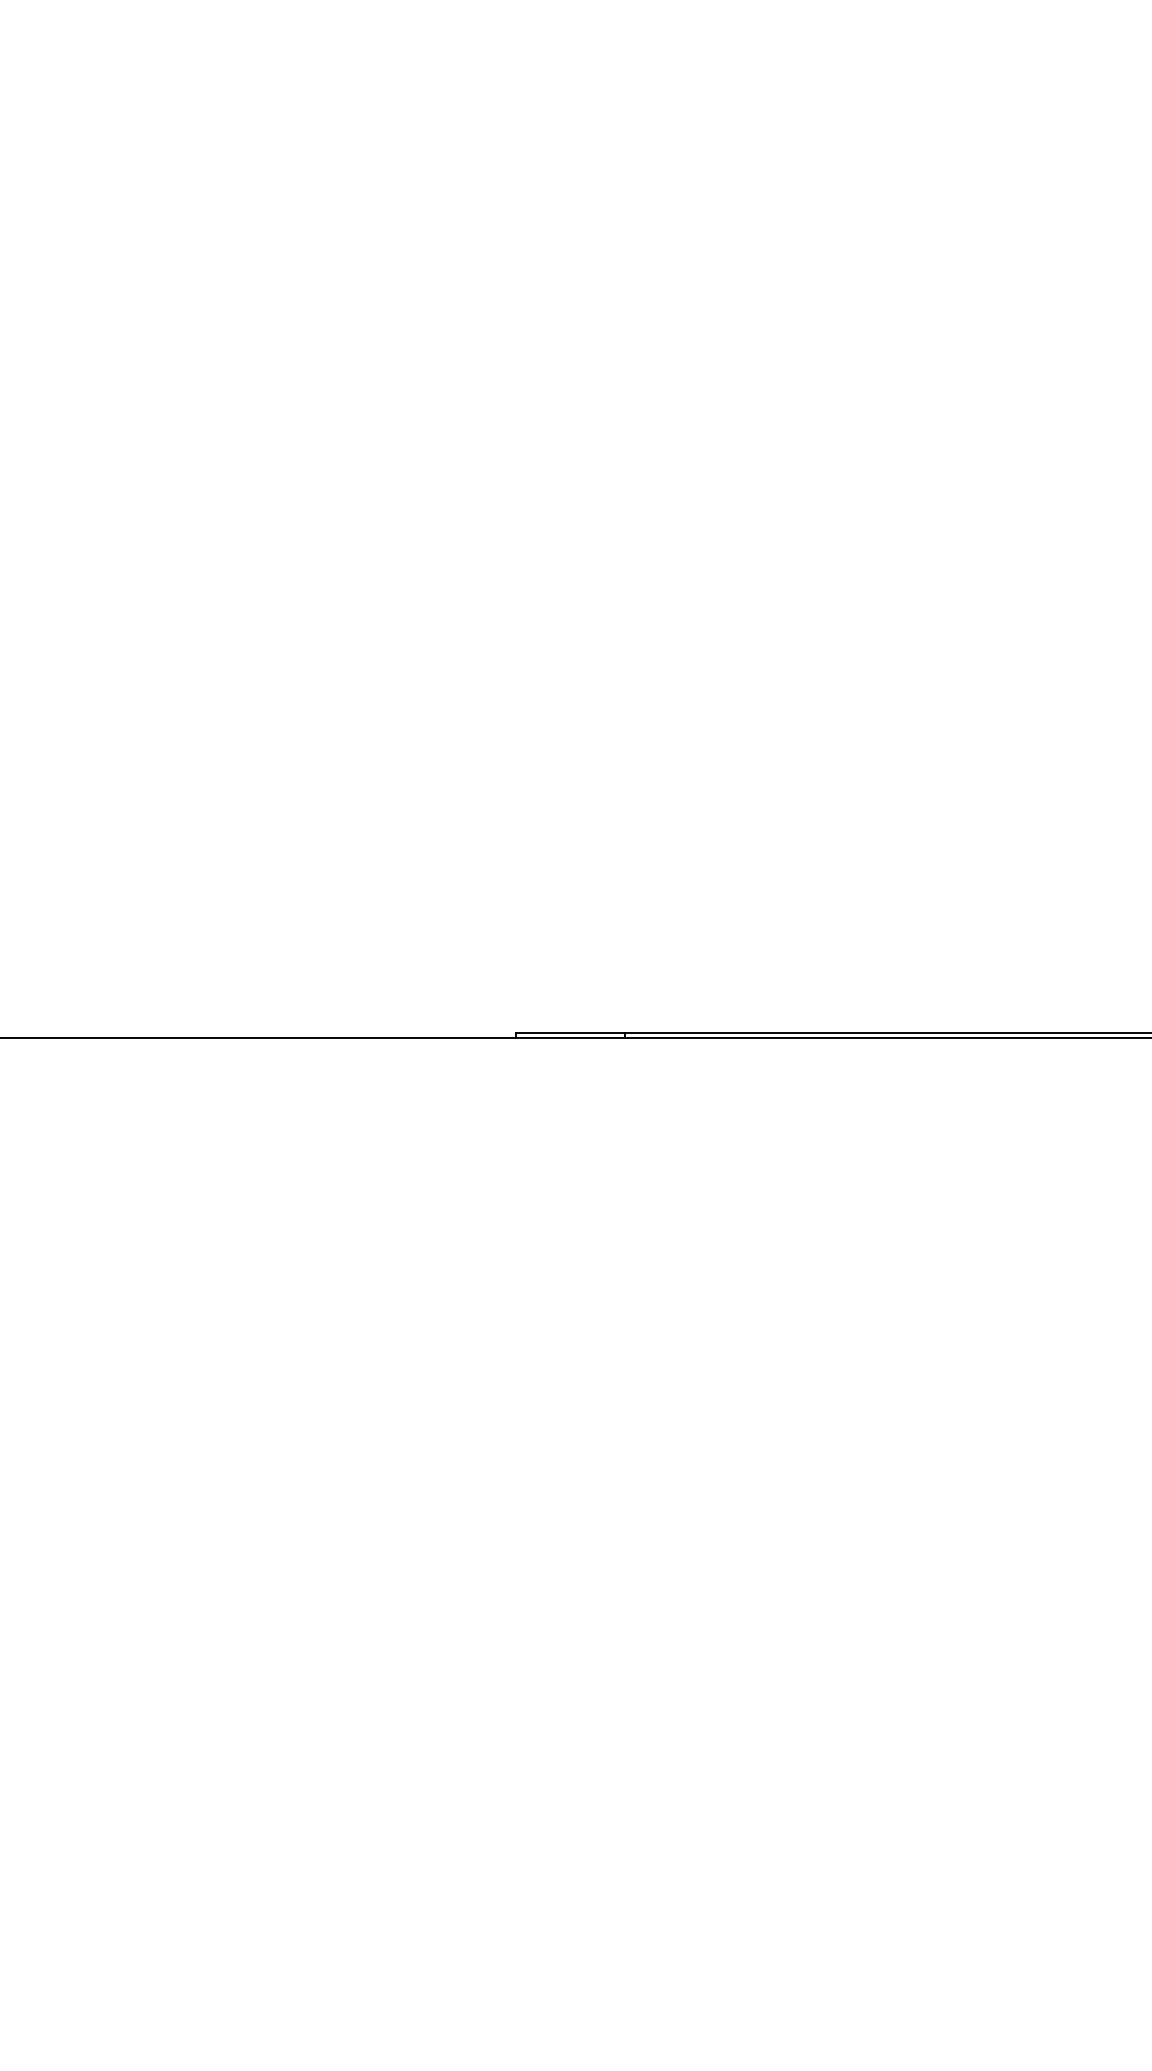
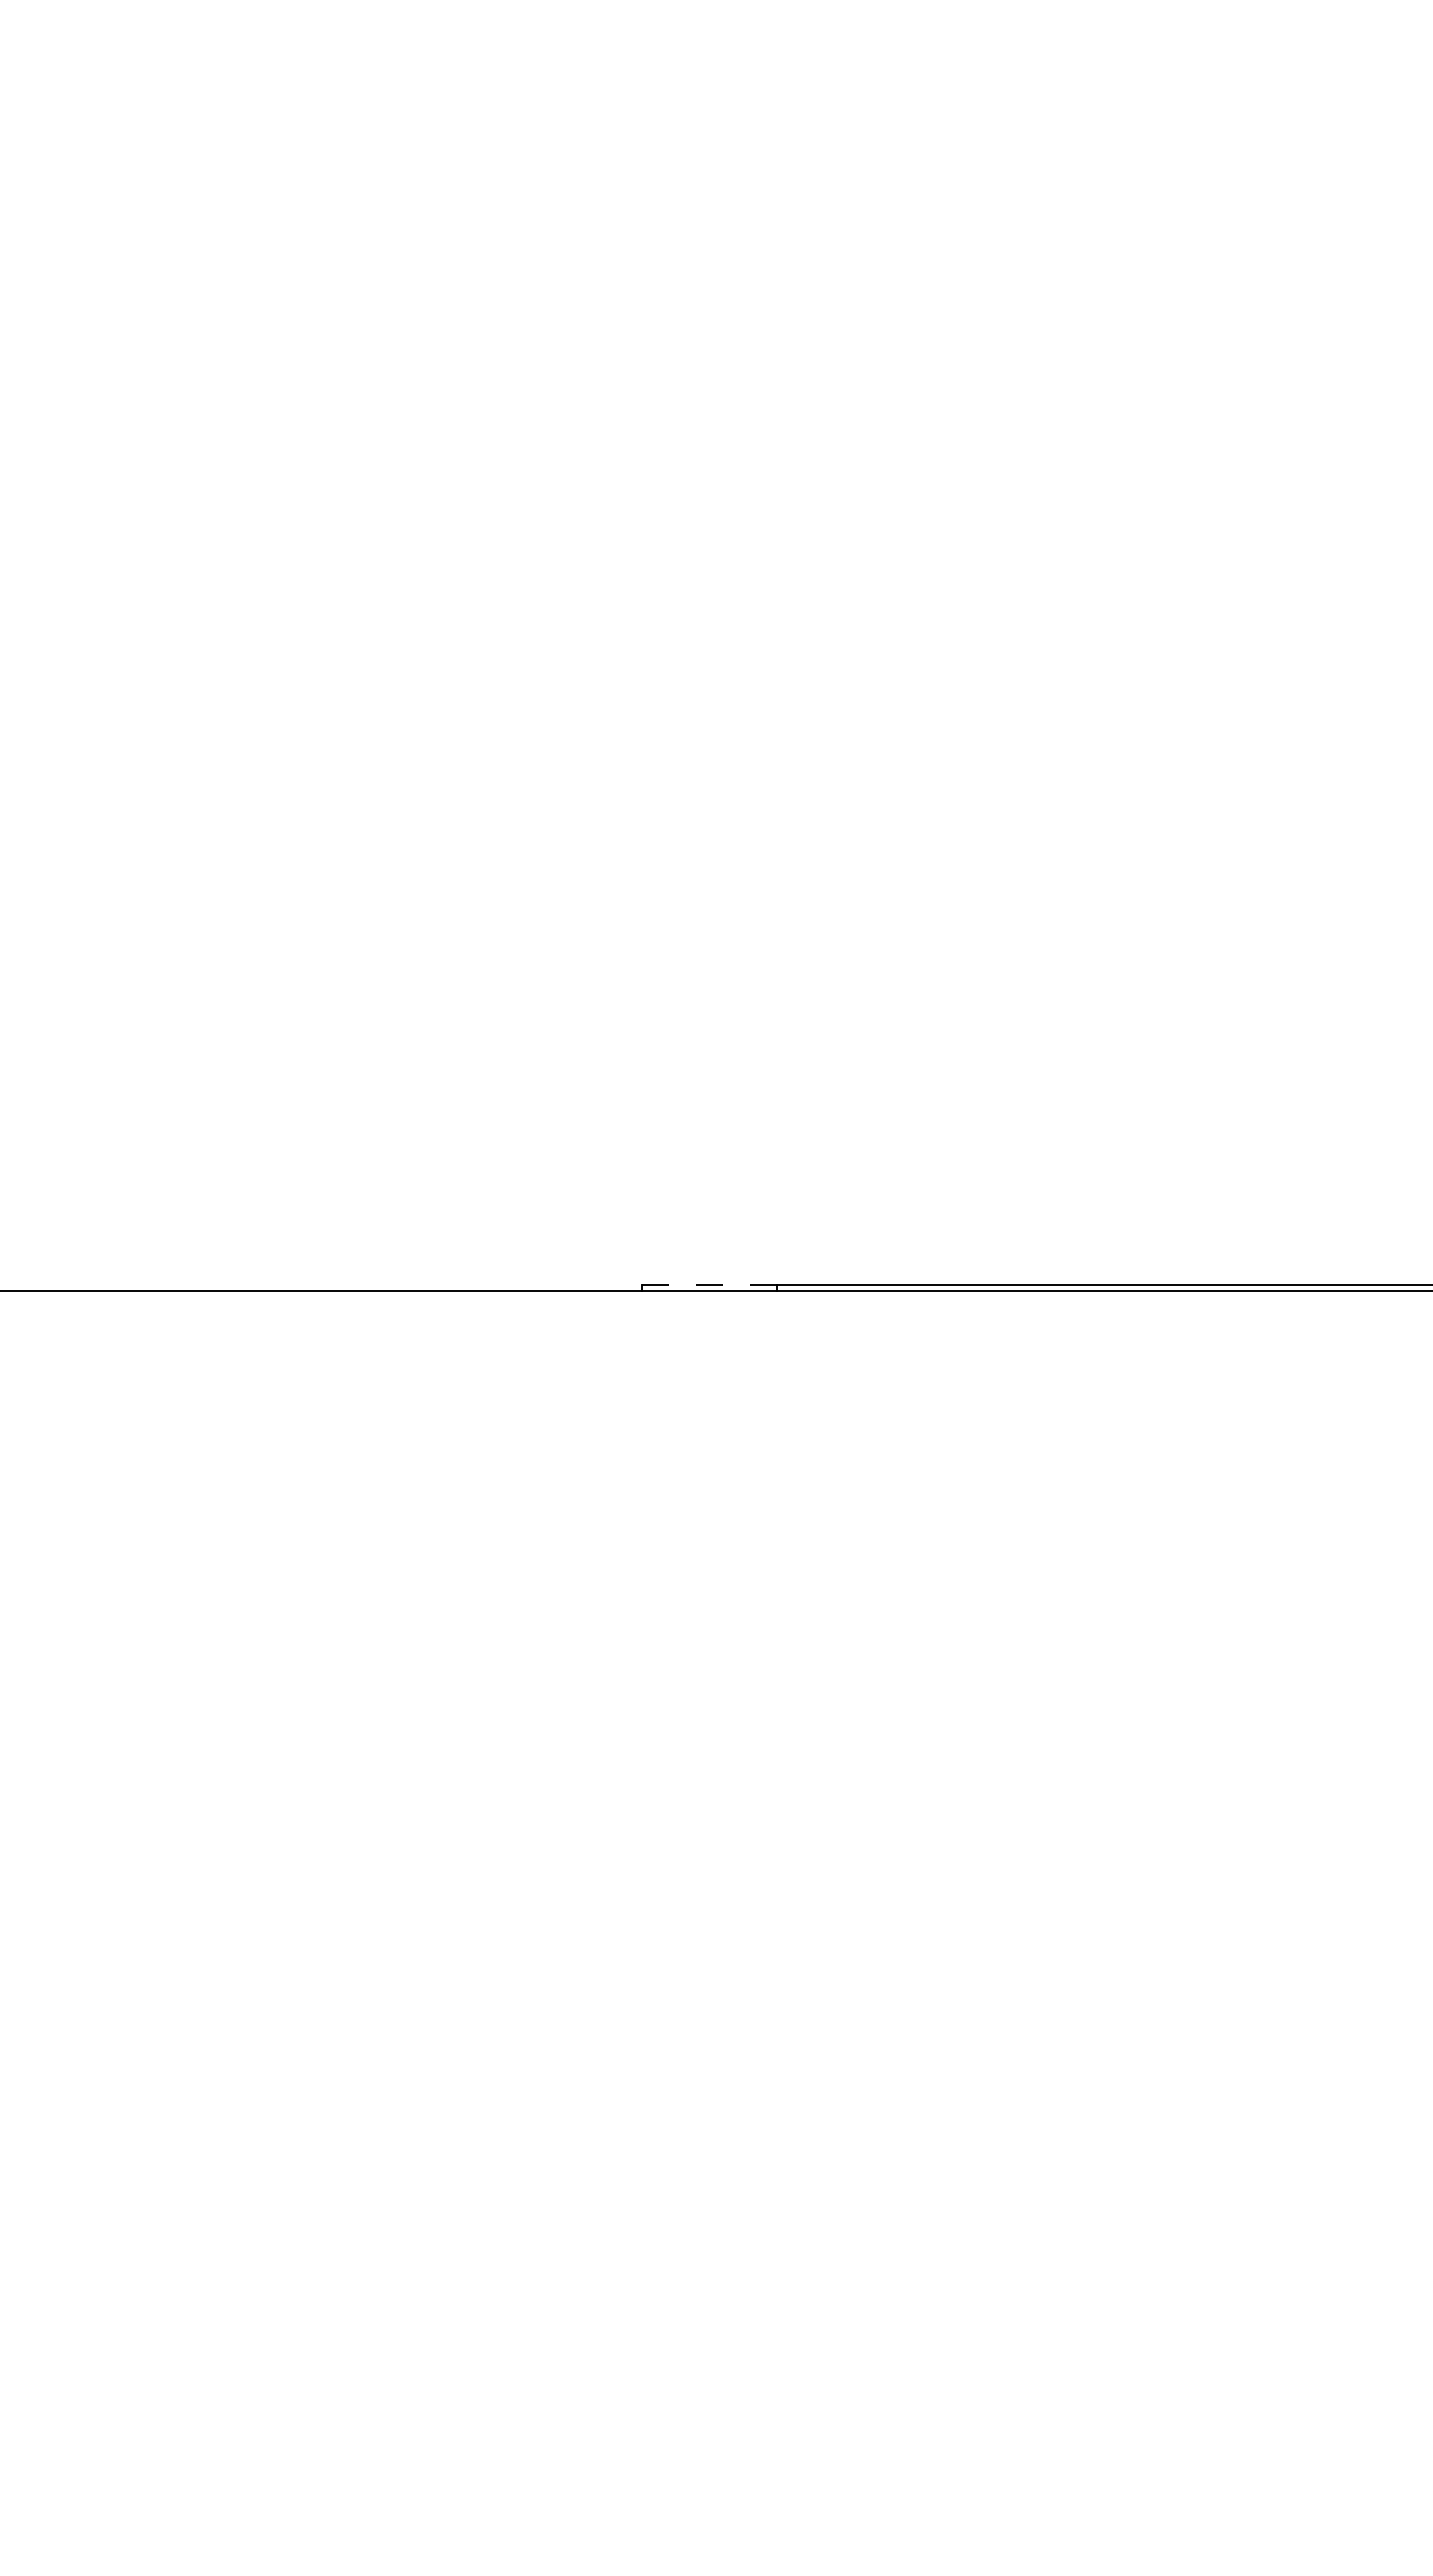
line: (571, 1032) -> (710, 1284), solid -> dashed

